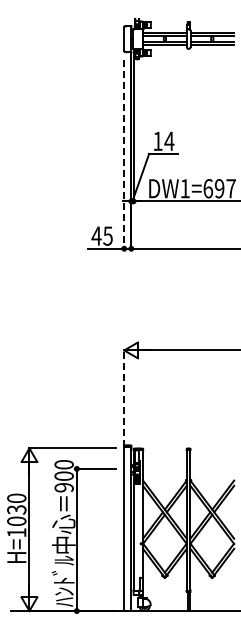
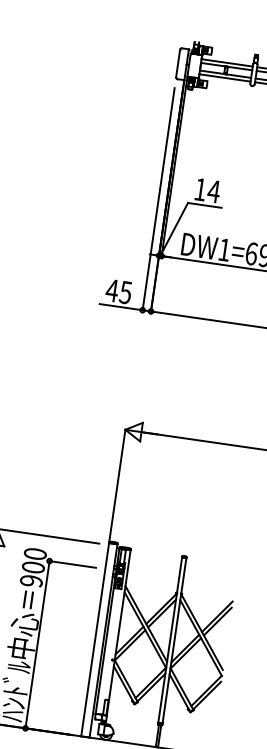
line: (124, 154) -> (158, 199), dashed -> solid
line: (124, 397) -> (117, 485), dashed -> solid

